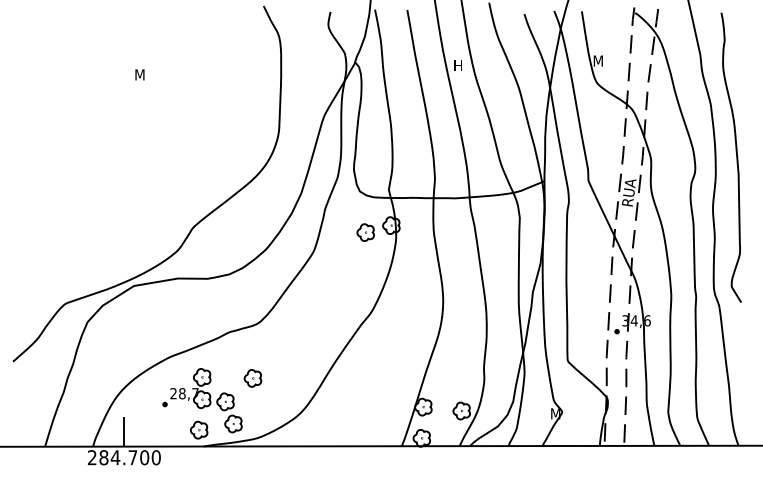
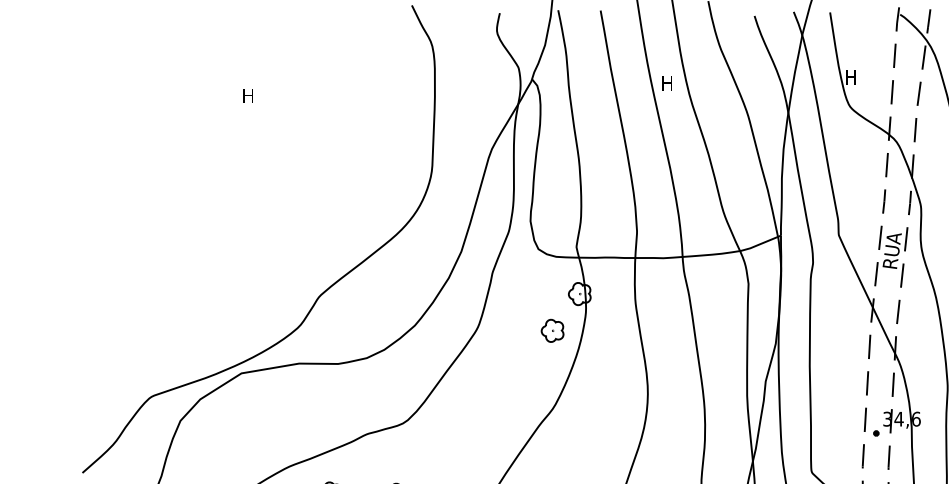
text: (597, 60) -> (850, 77), M -> H
text: (139, 74) -> (248, 95), M -> H
part: (365, 232) -> (552, 330), moved

